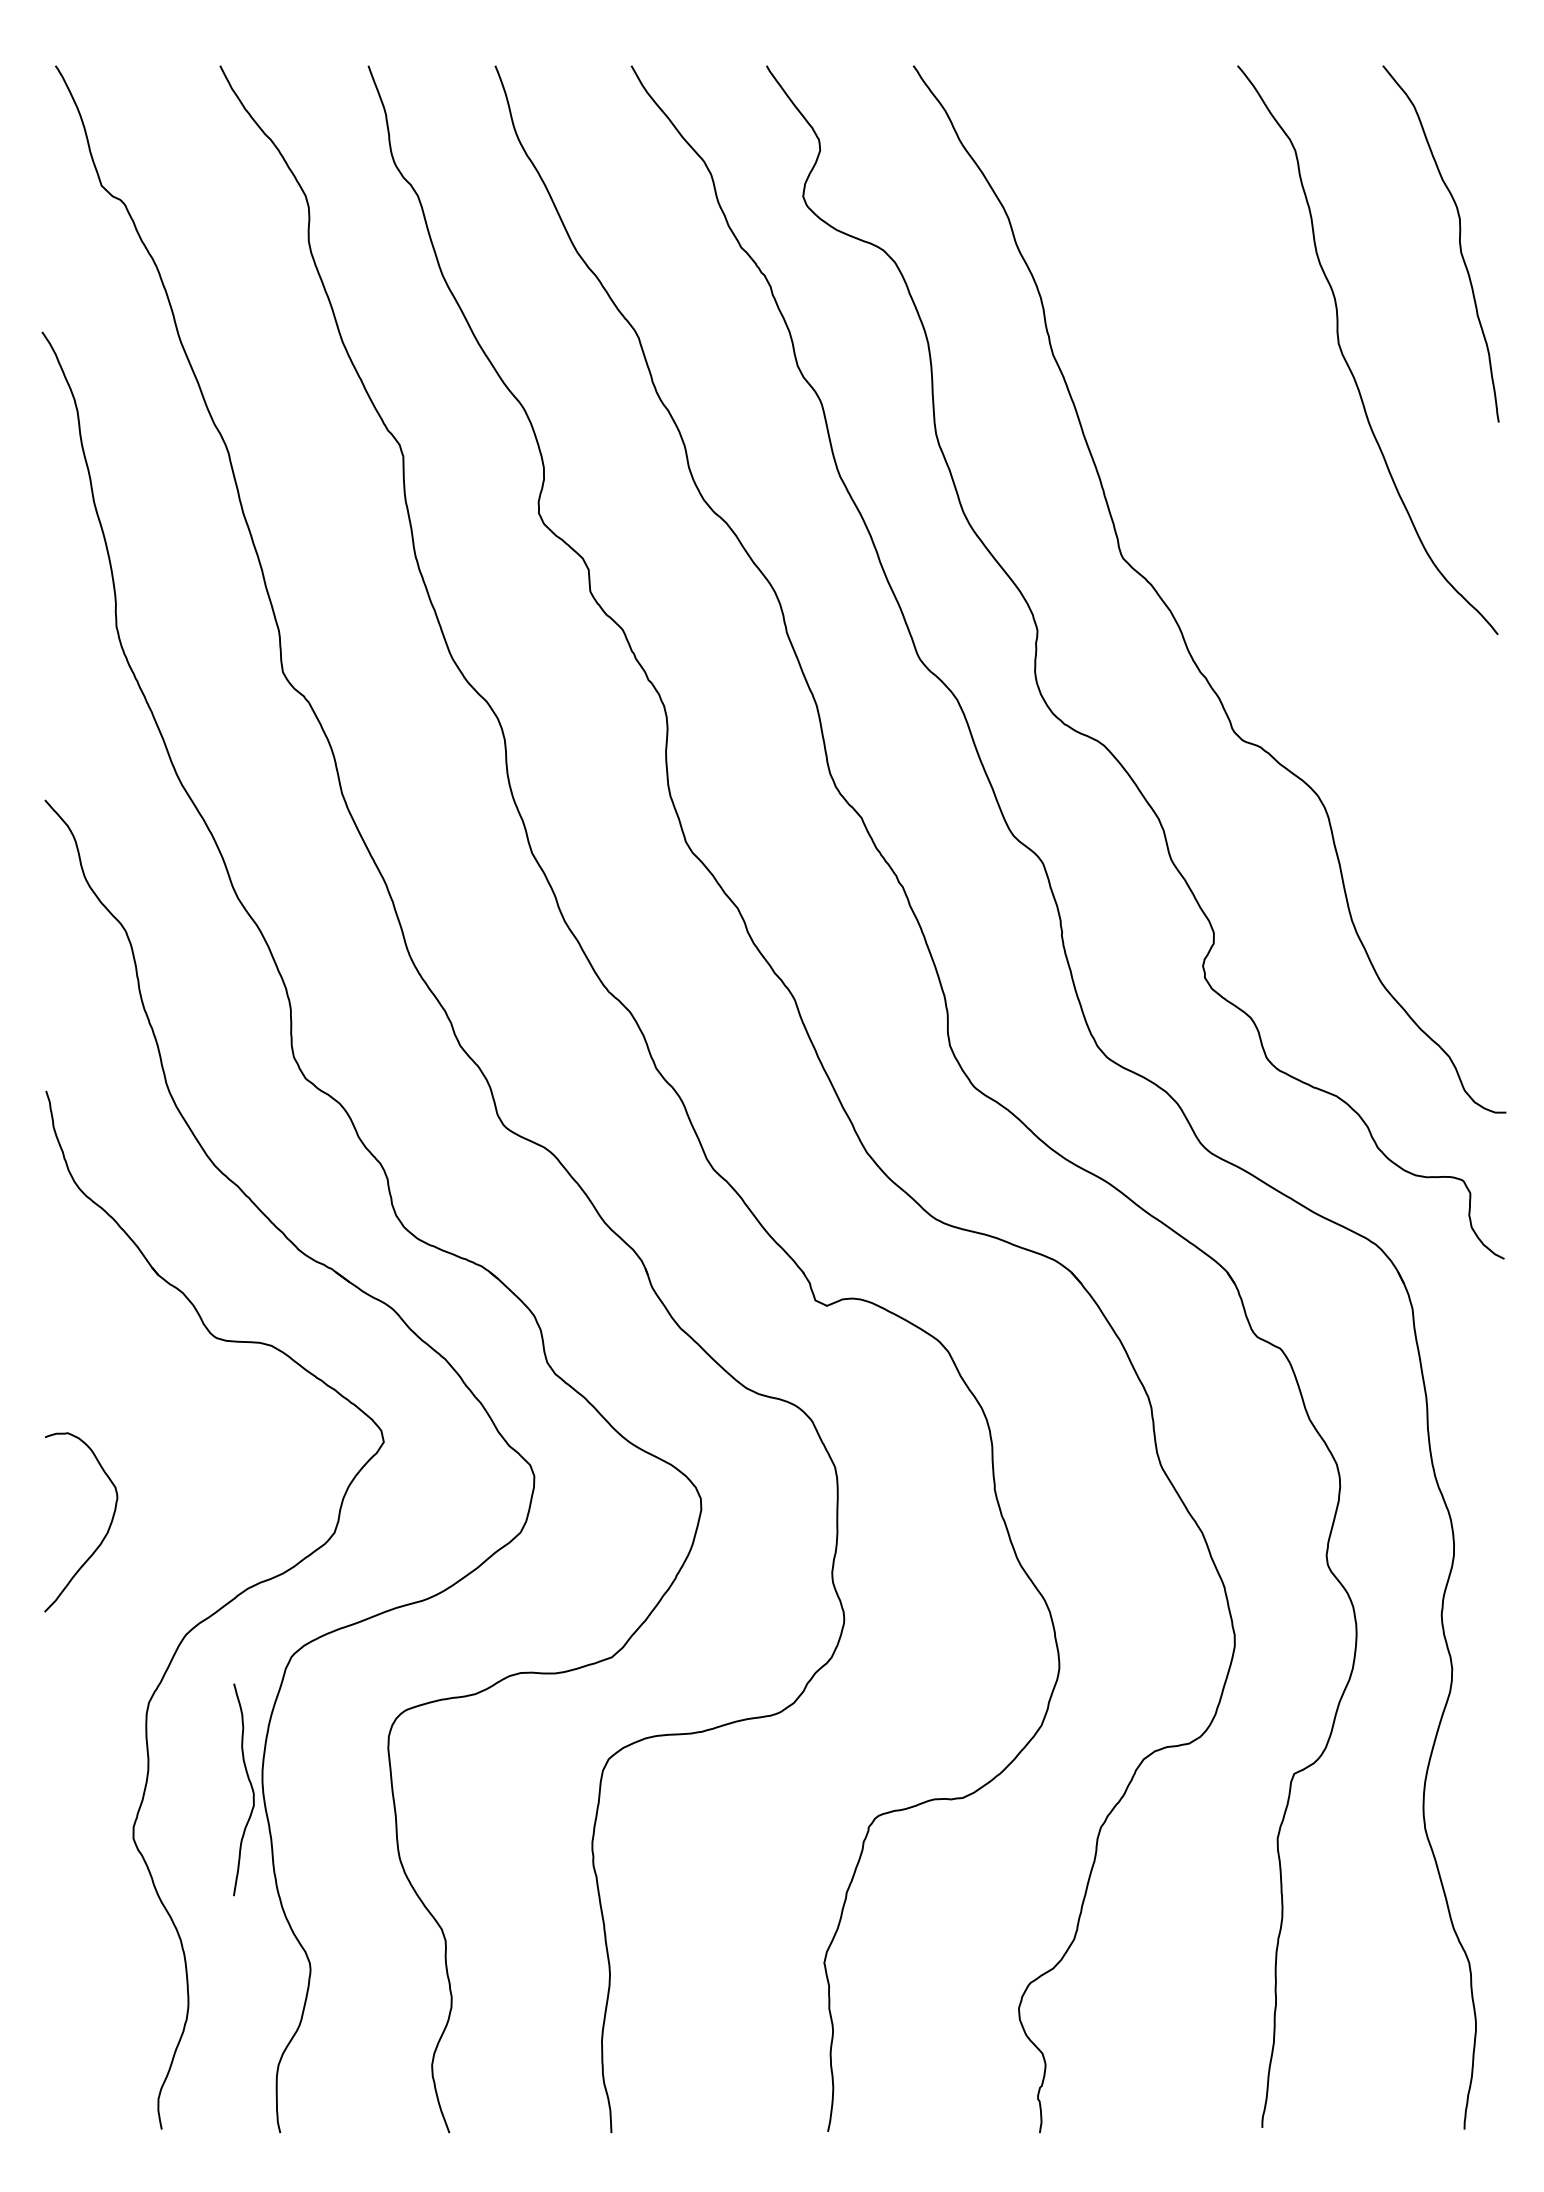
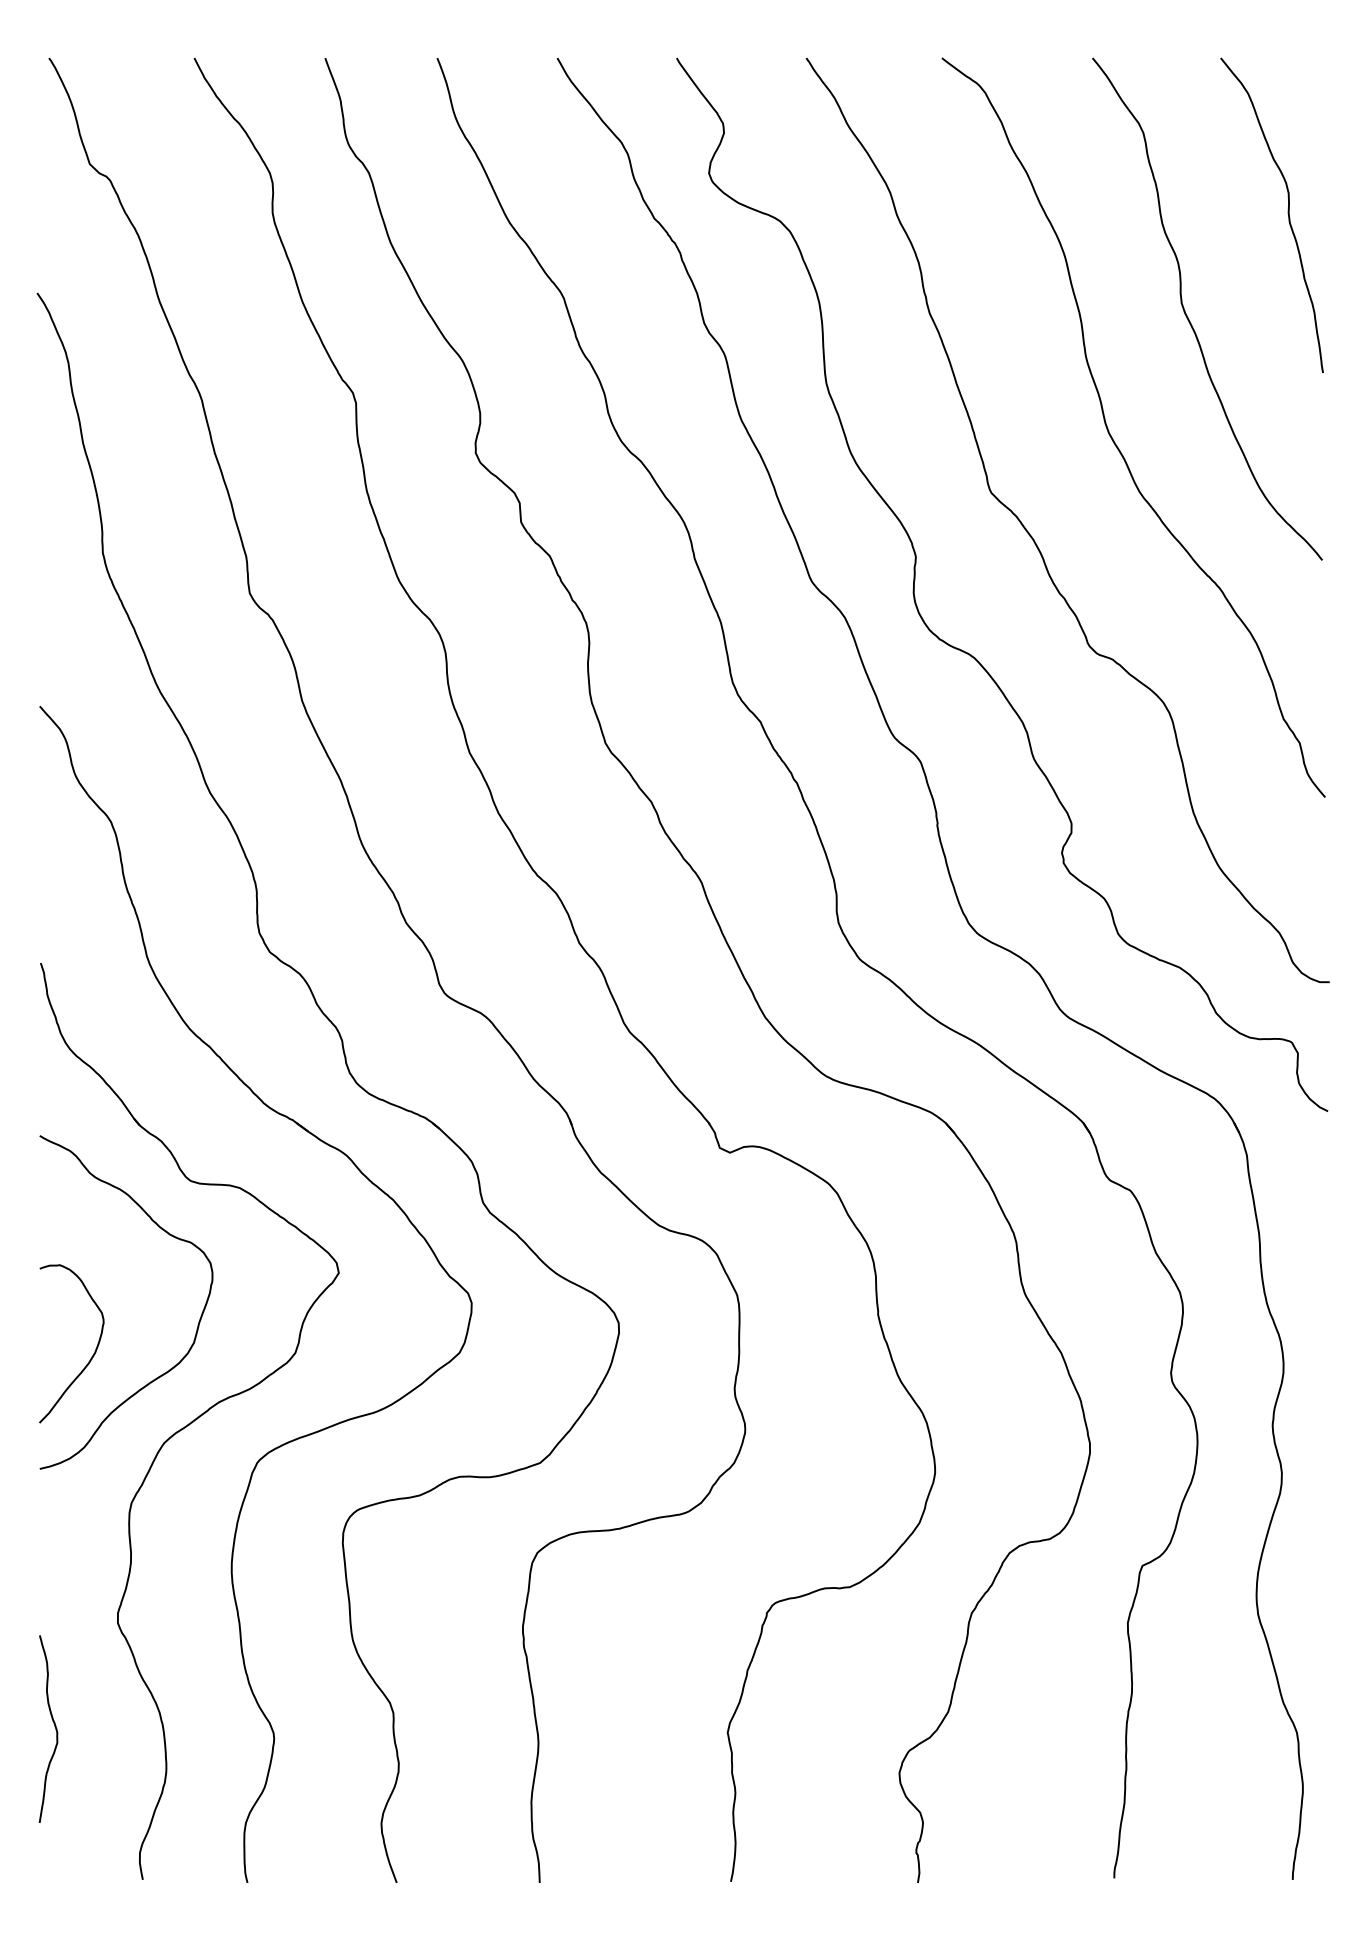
curve: (1260, 495) -> (1112, 437), added
curve: (224, 1498) -> (198, 1322), added
curve: (250, 1786) -> (54, 1726), moved

